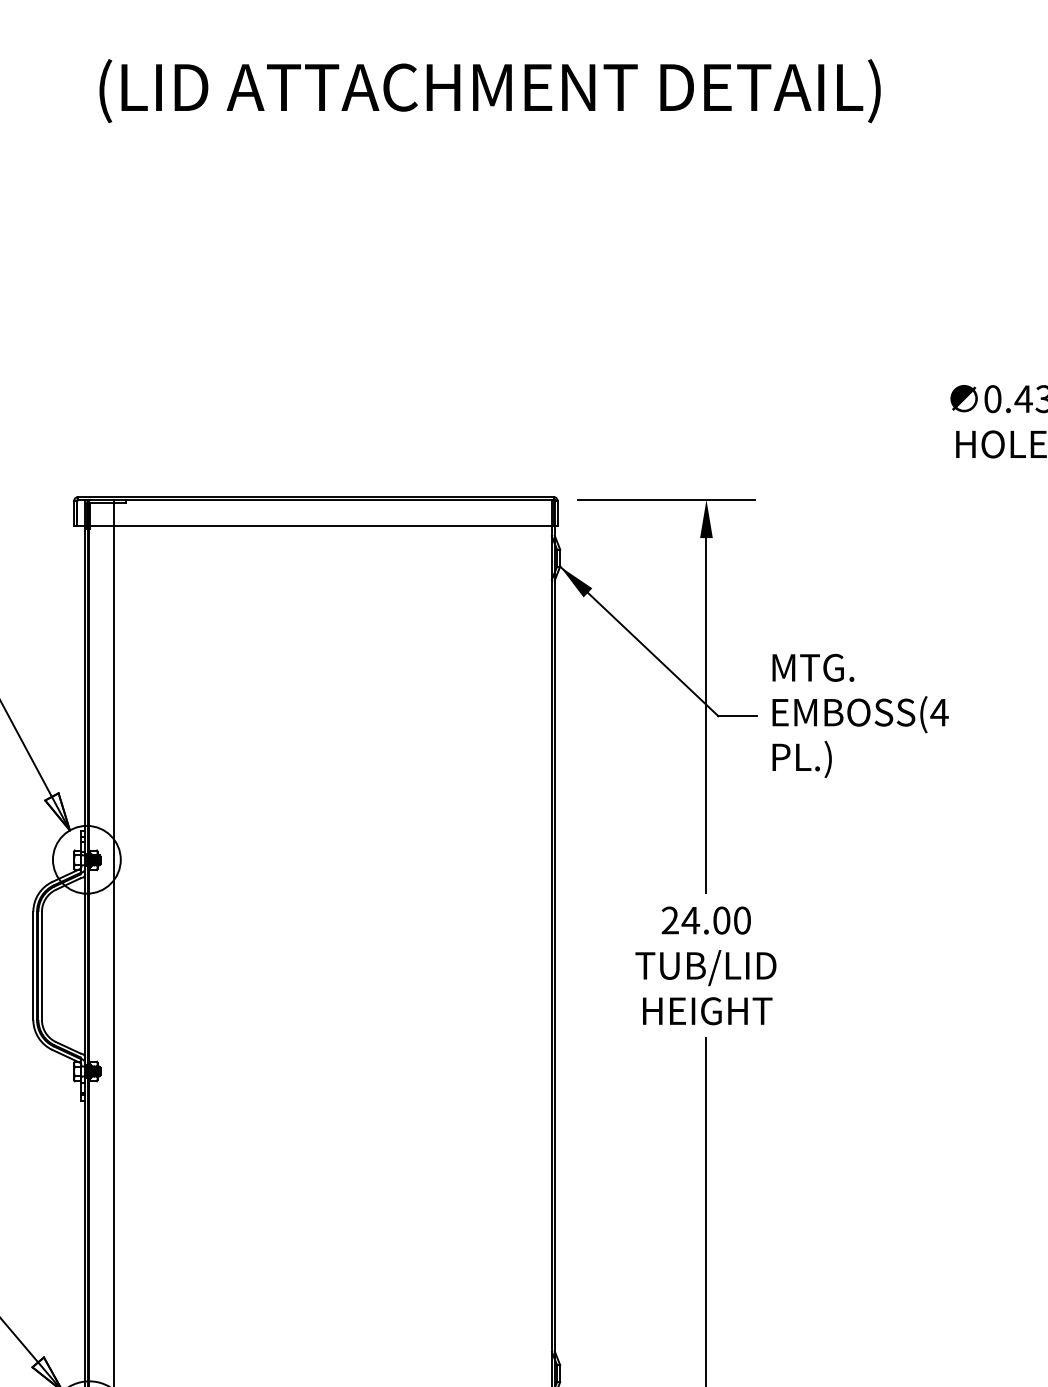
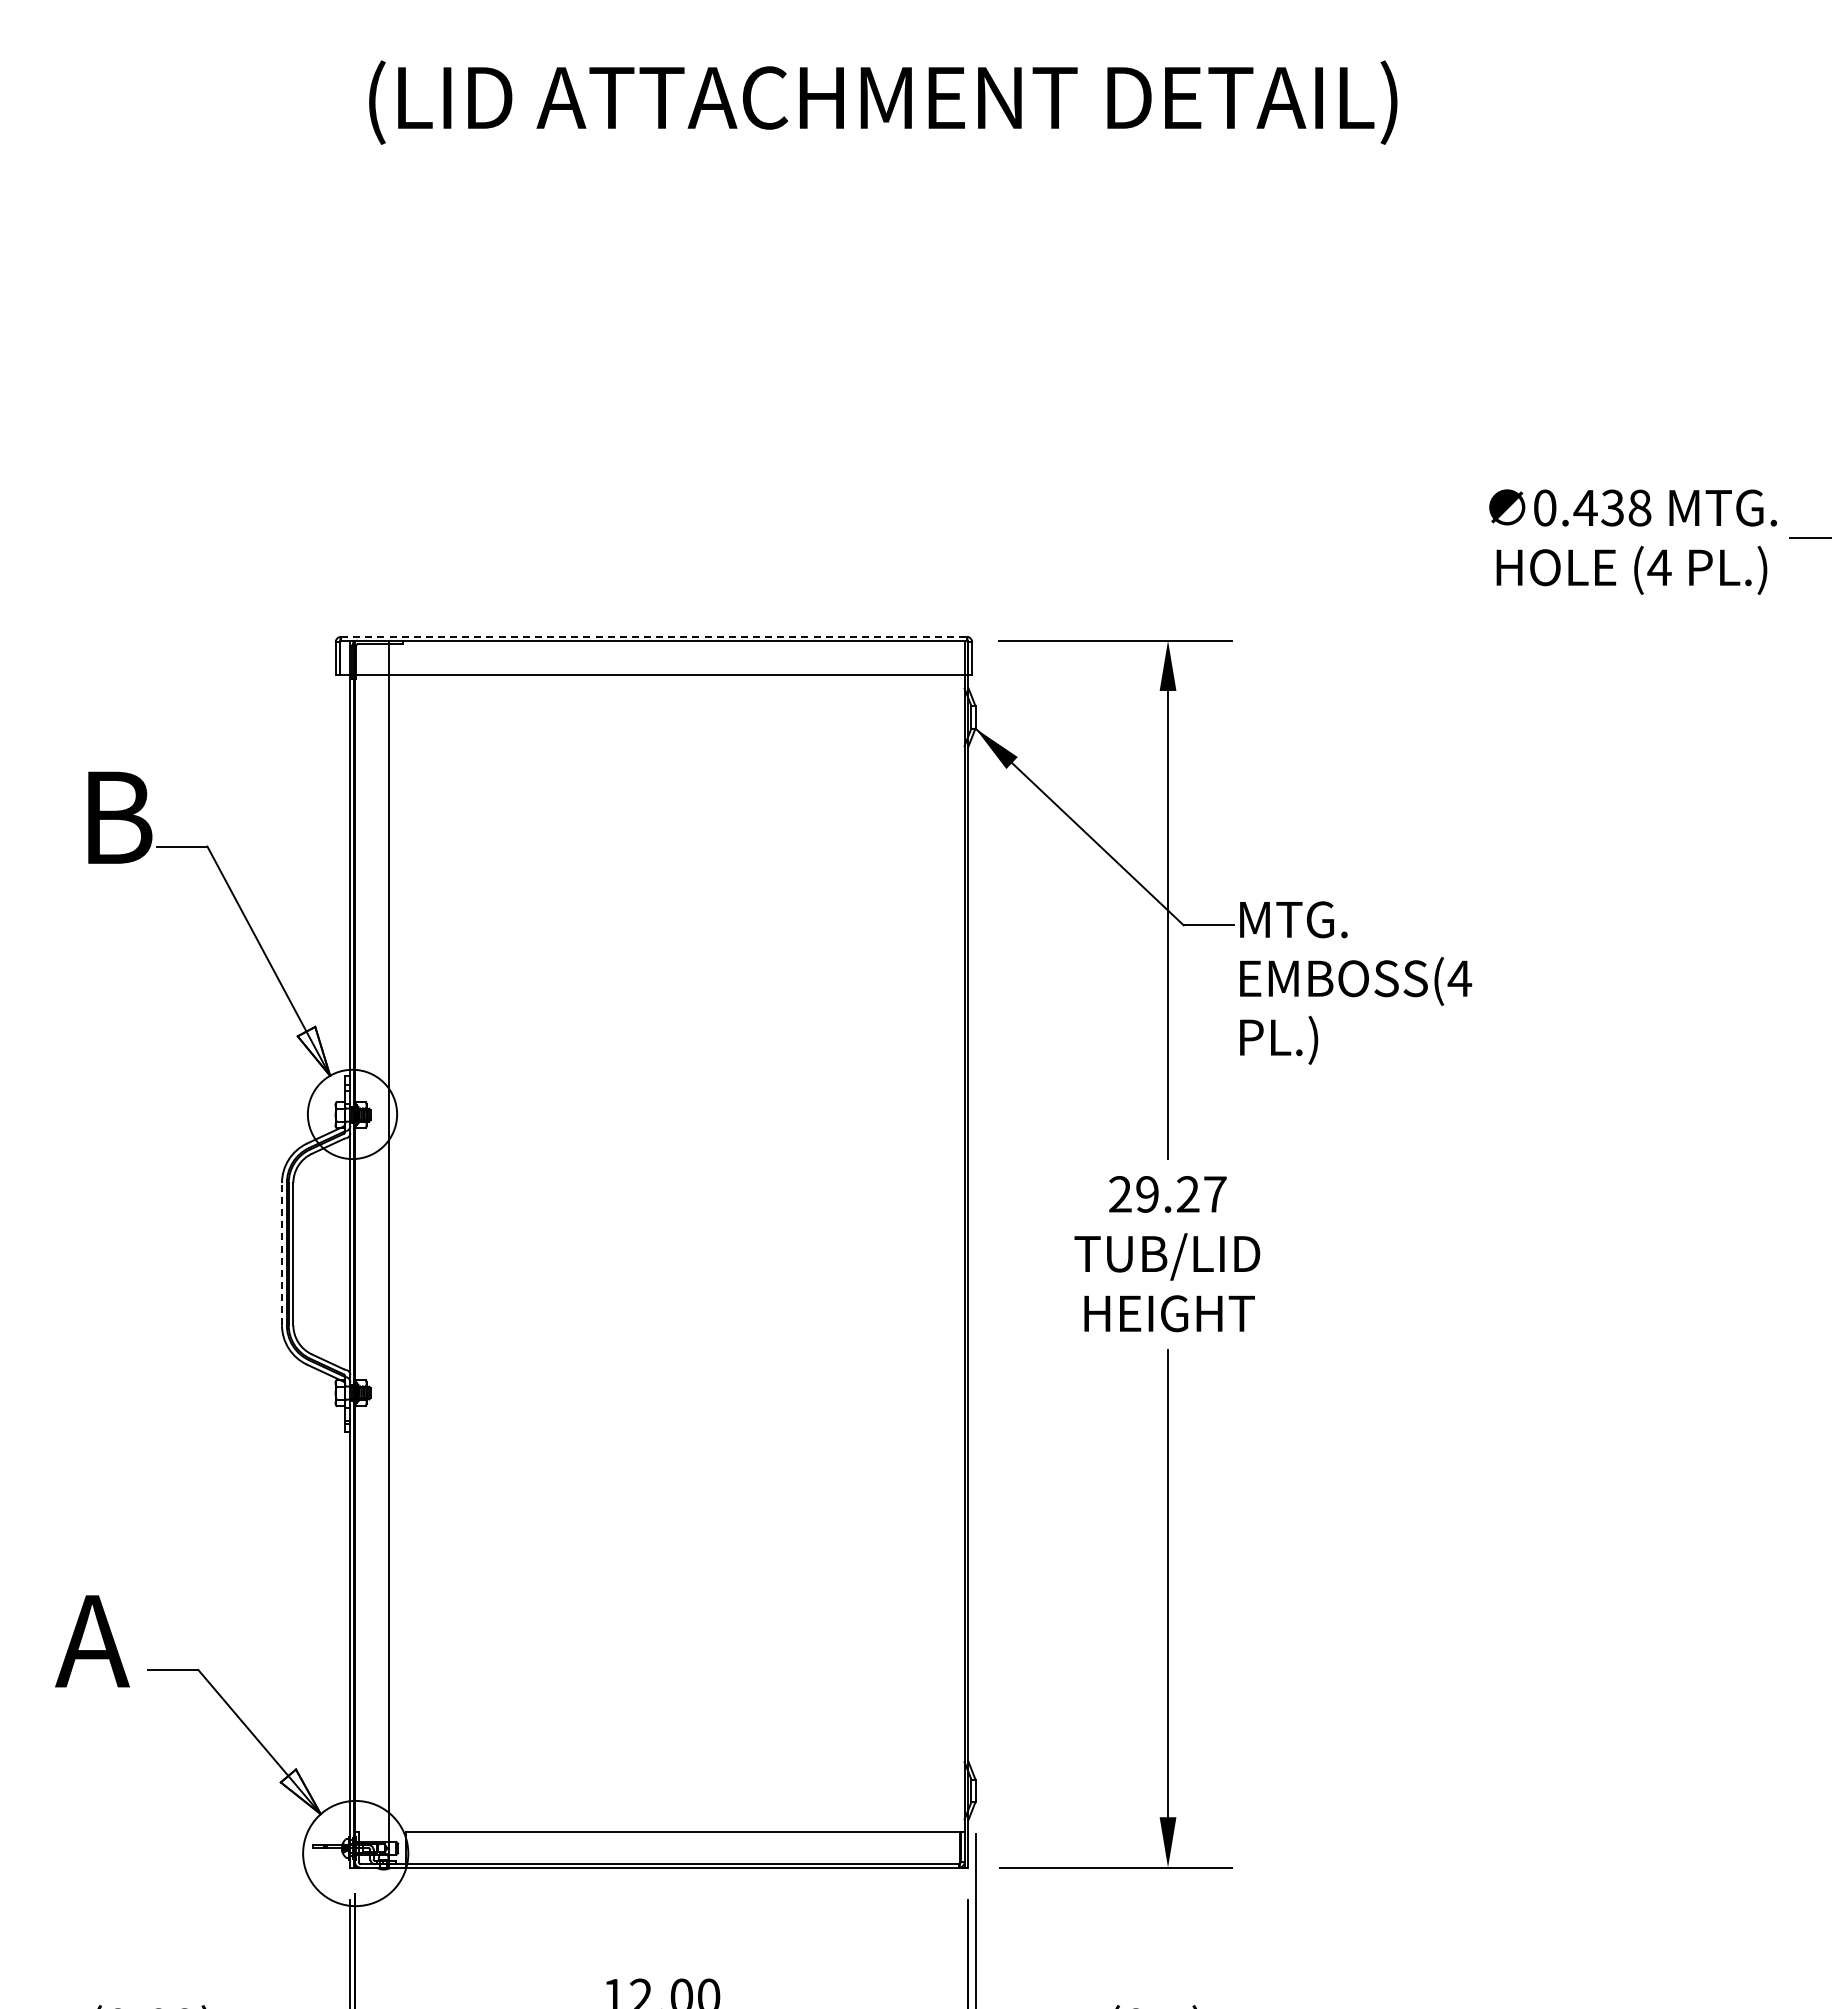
line: (315, 496) -> (653, 636), solid -> dashed
text: (861, 715) -> (1356, 982), moved
text: (715, 920) -> (1180, 1194), 24.00 -> 29.27
line: (32, 965) -> (281, 1253), solid -> dashed

